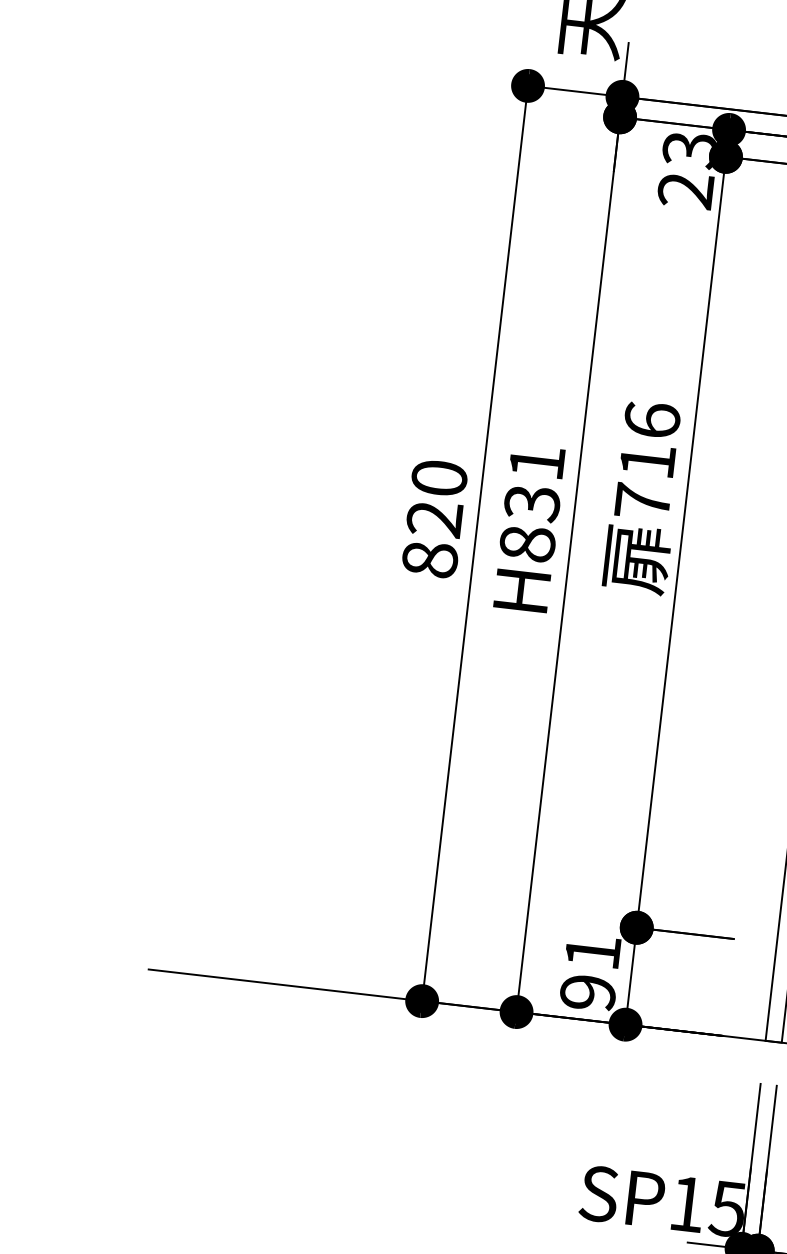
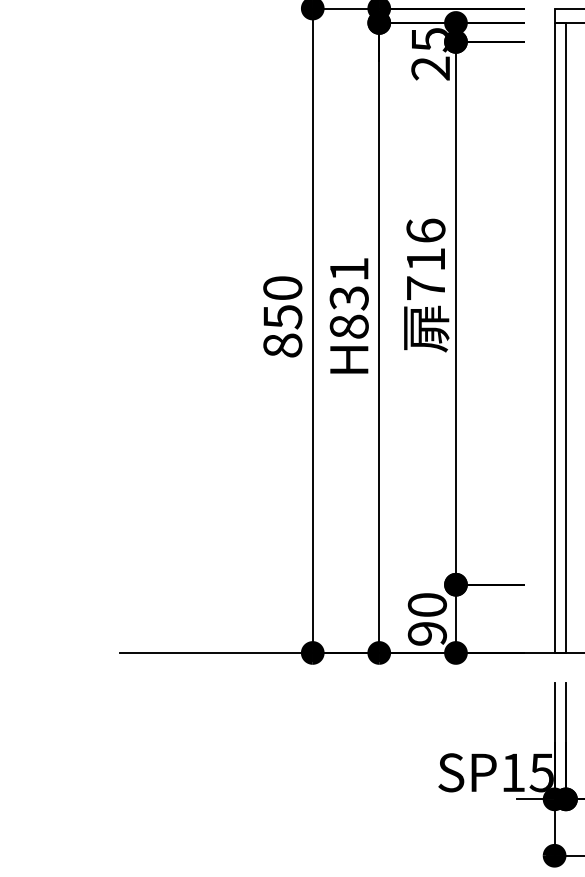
text: (688, 150) -> (429, 40), 23 -> 25
text: (434, 519) -> (282, 317), 820 -> 850
text: (591, 951) -> (426, 604), 91 -> 90

